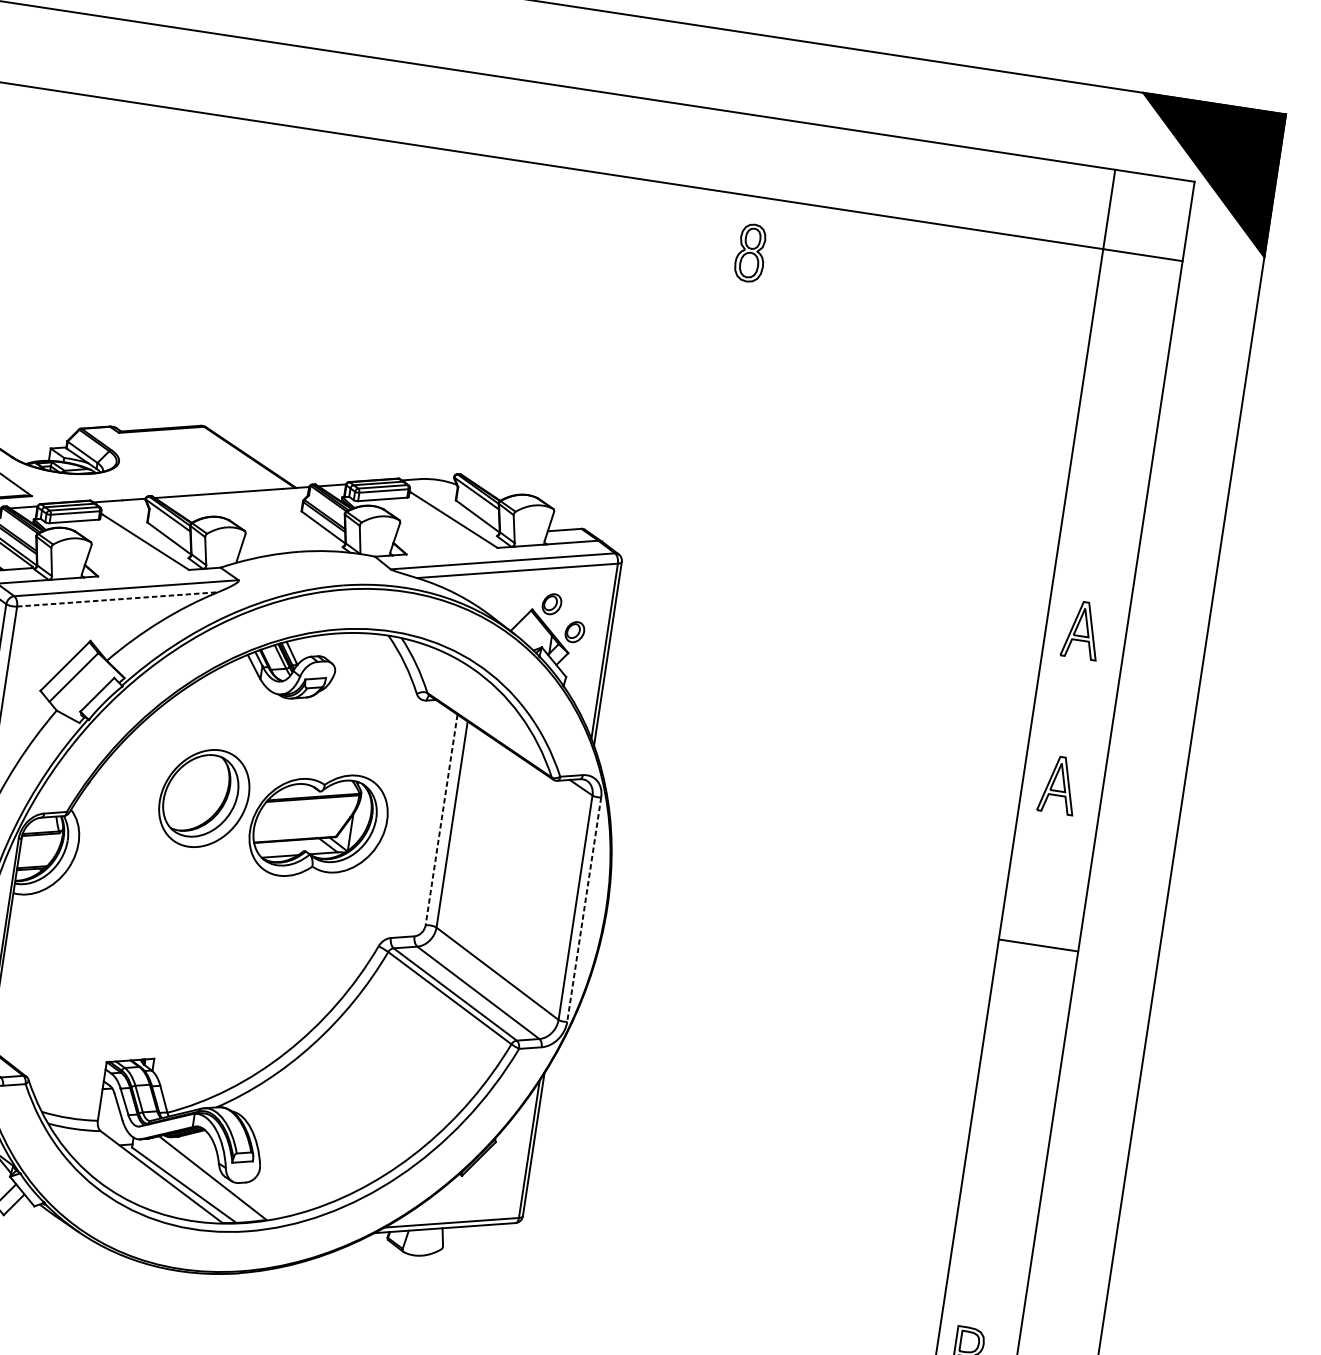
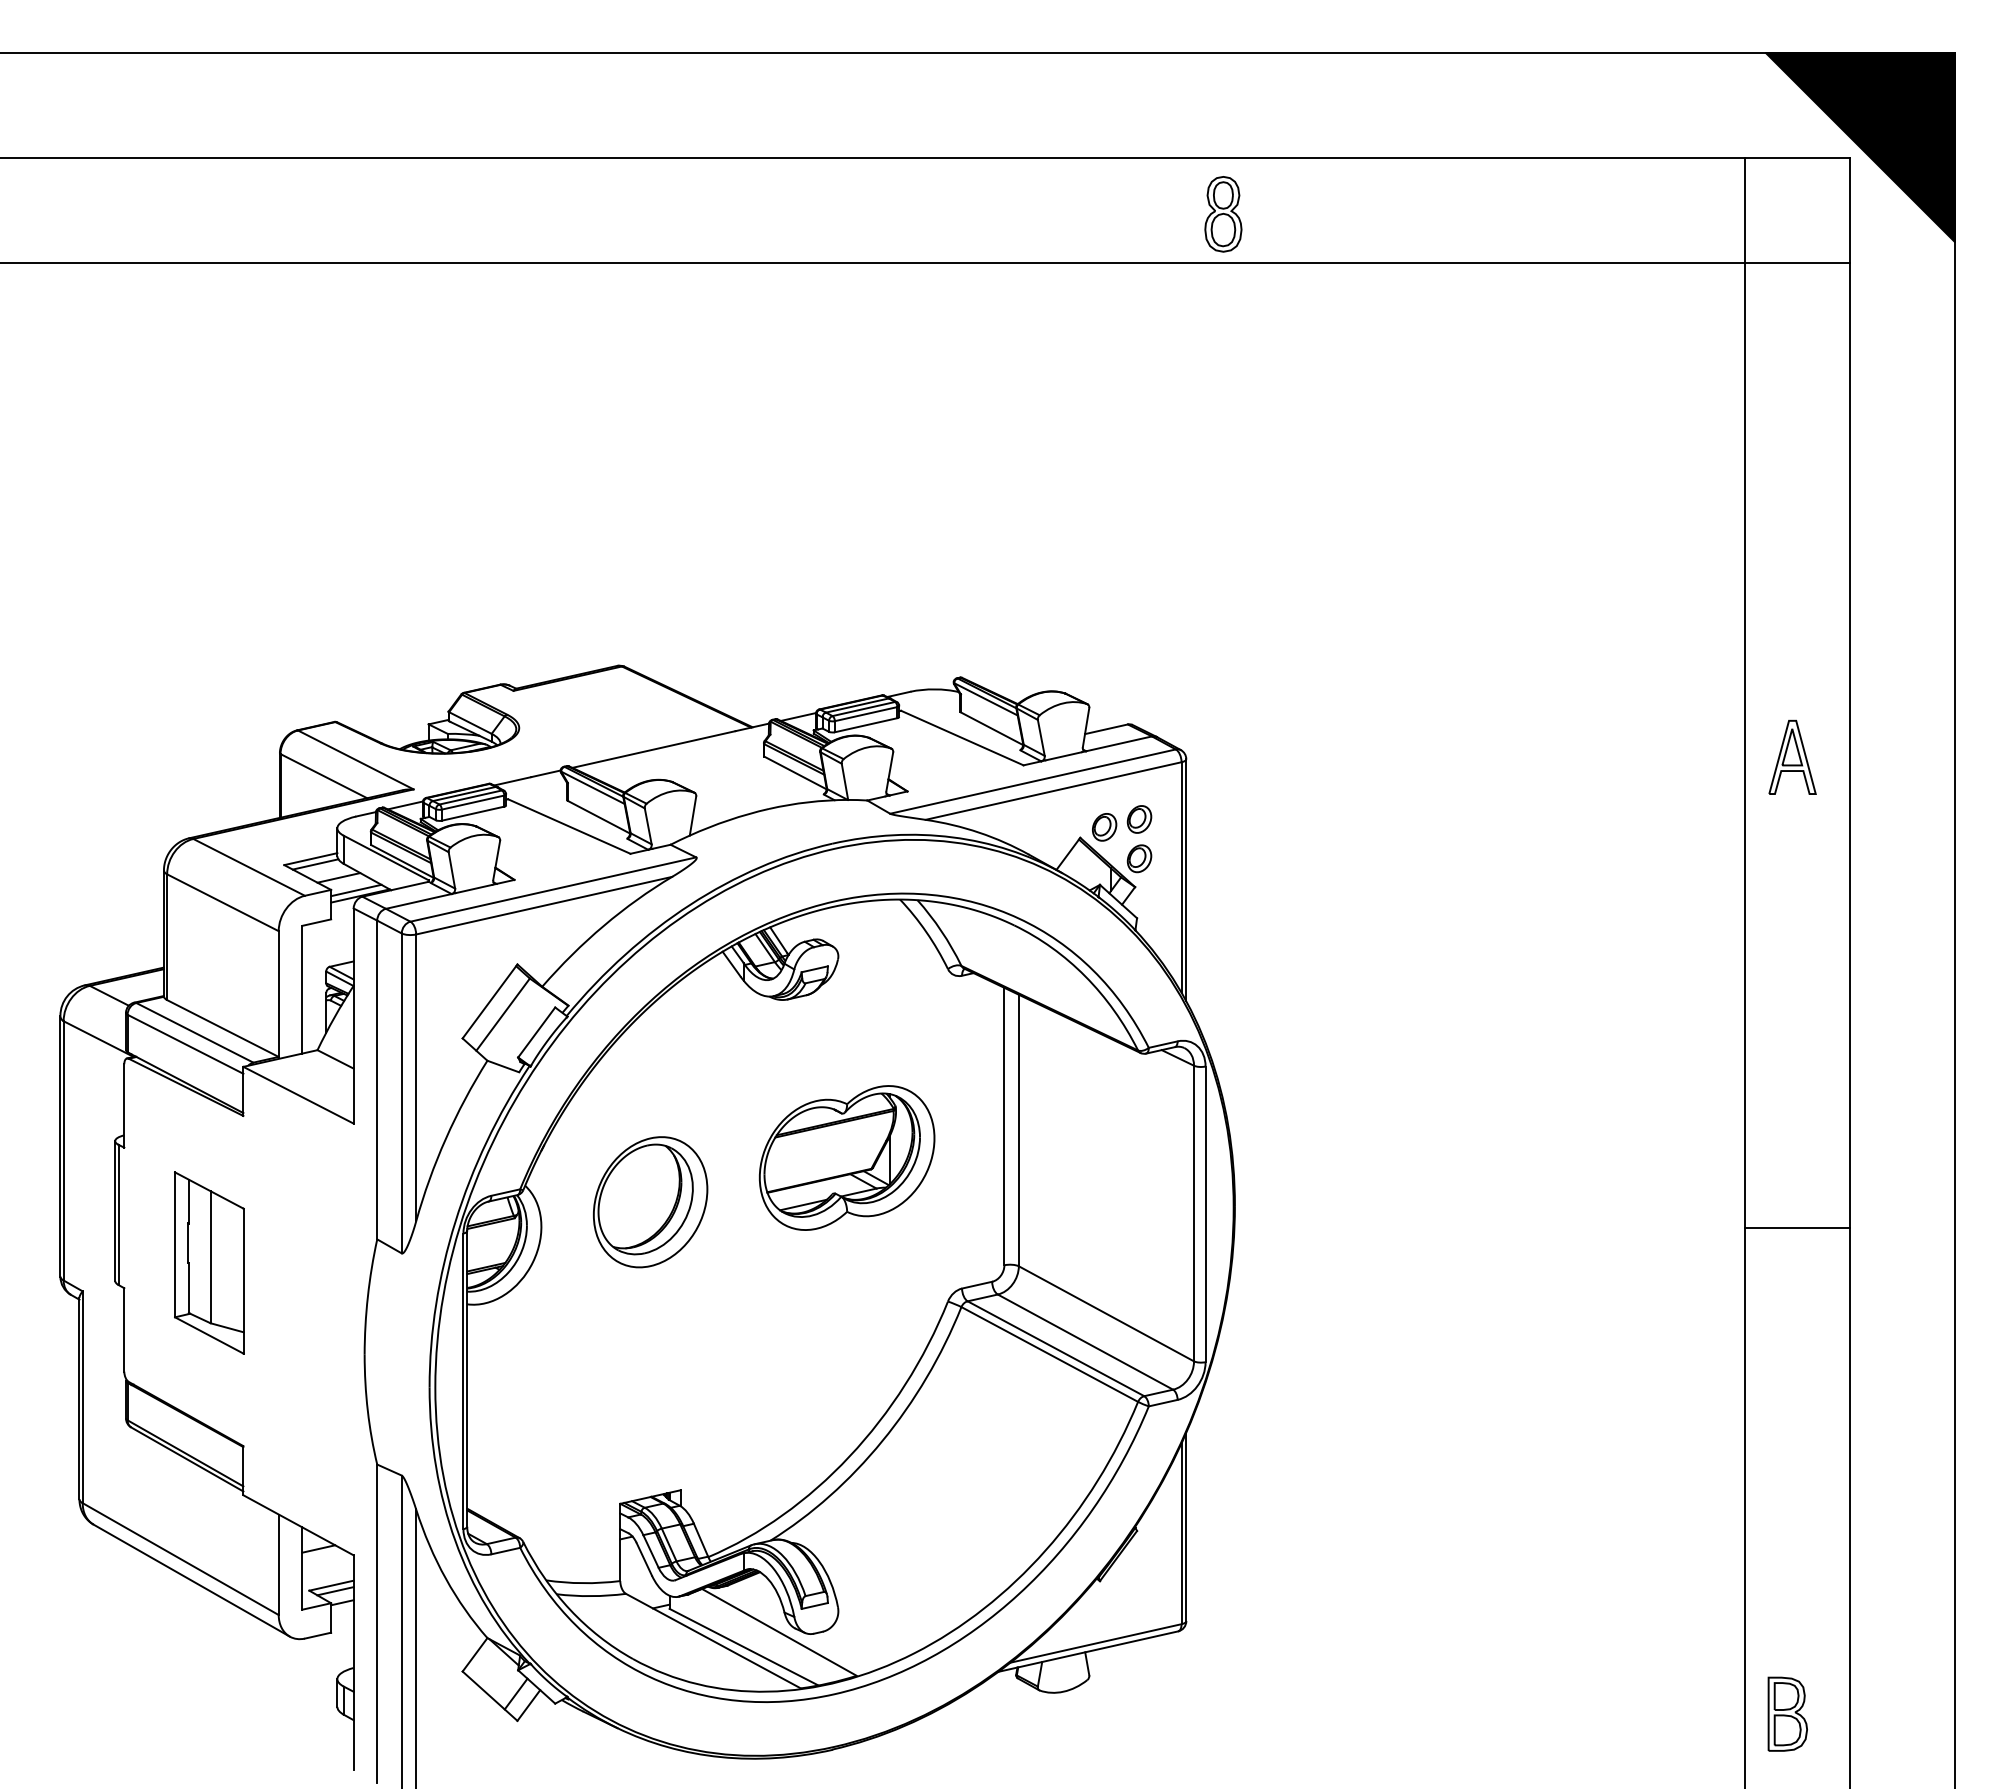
part: (750, 253) -> (1223, 214), moved
line: (117, 599) -> (544, 905), dashed -> solid
part: (579, 602) -> (1139, 819), added
part: (1058, 784) -> (1792, 960), removed
part: (204, 798) -> (650, 1202), moved
line: (441, 819) -> (1004, 1126), dashed -> solid
line: (584, 909) -> (1205, 1214), dashed -> solid
line: (1038, 945) -> (1797, 1228), moved

